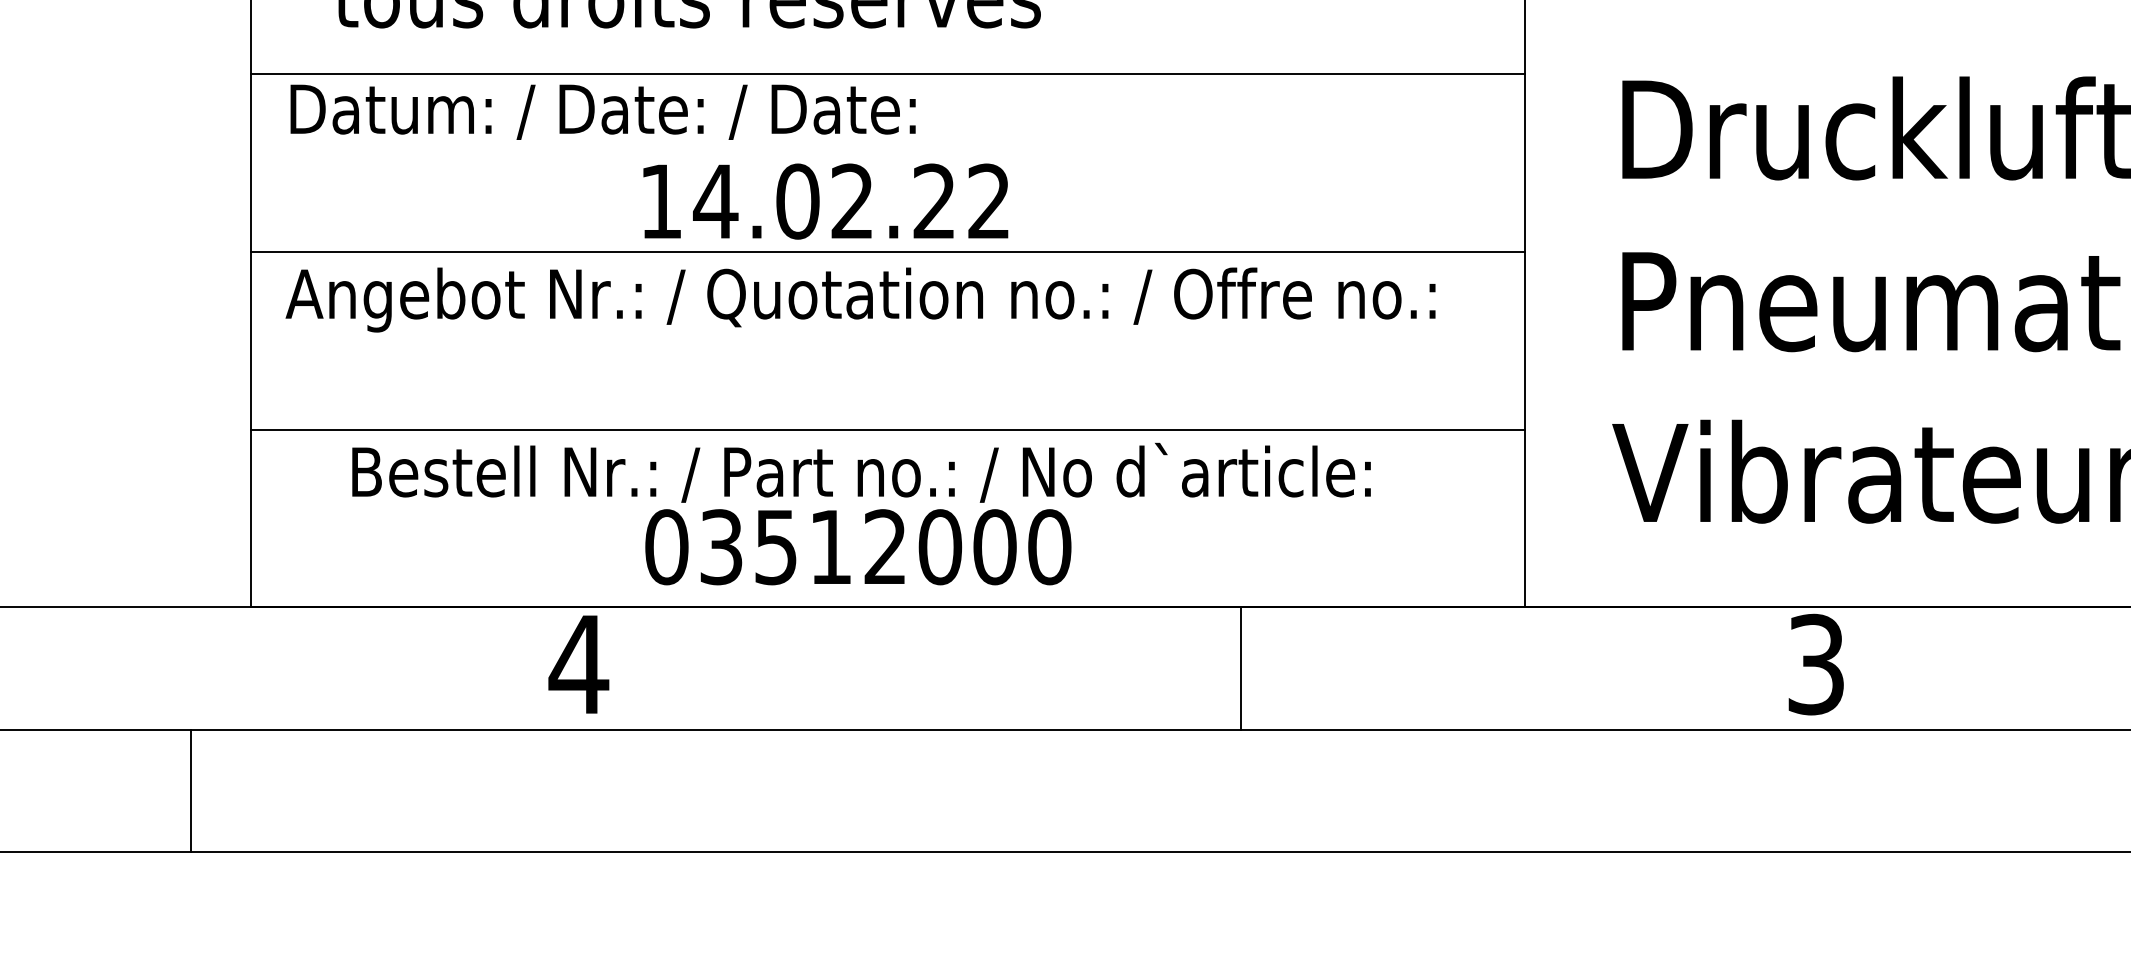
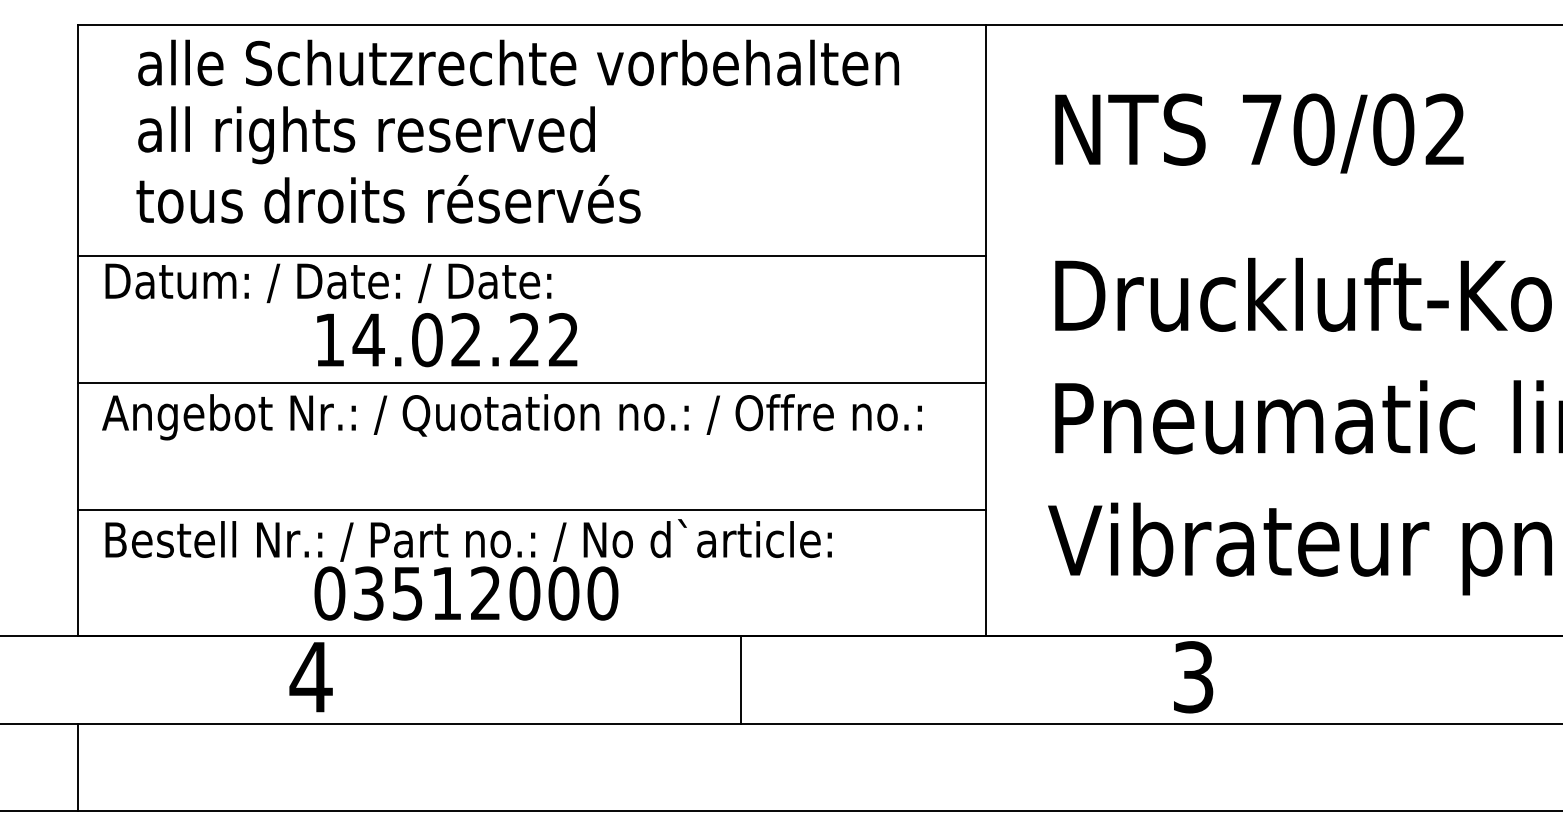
text: (826, 202) -> (447, 340), moved
text: (861, 513) -> (468, 569), moved
line: (1241, 667) -> (741, 679), moved
line: (190, 791) -> (77, 767), moved

